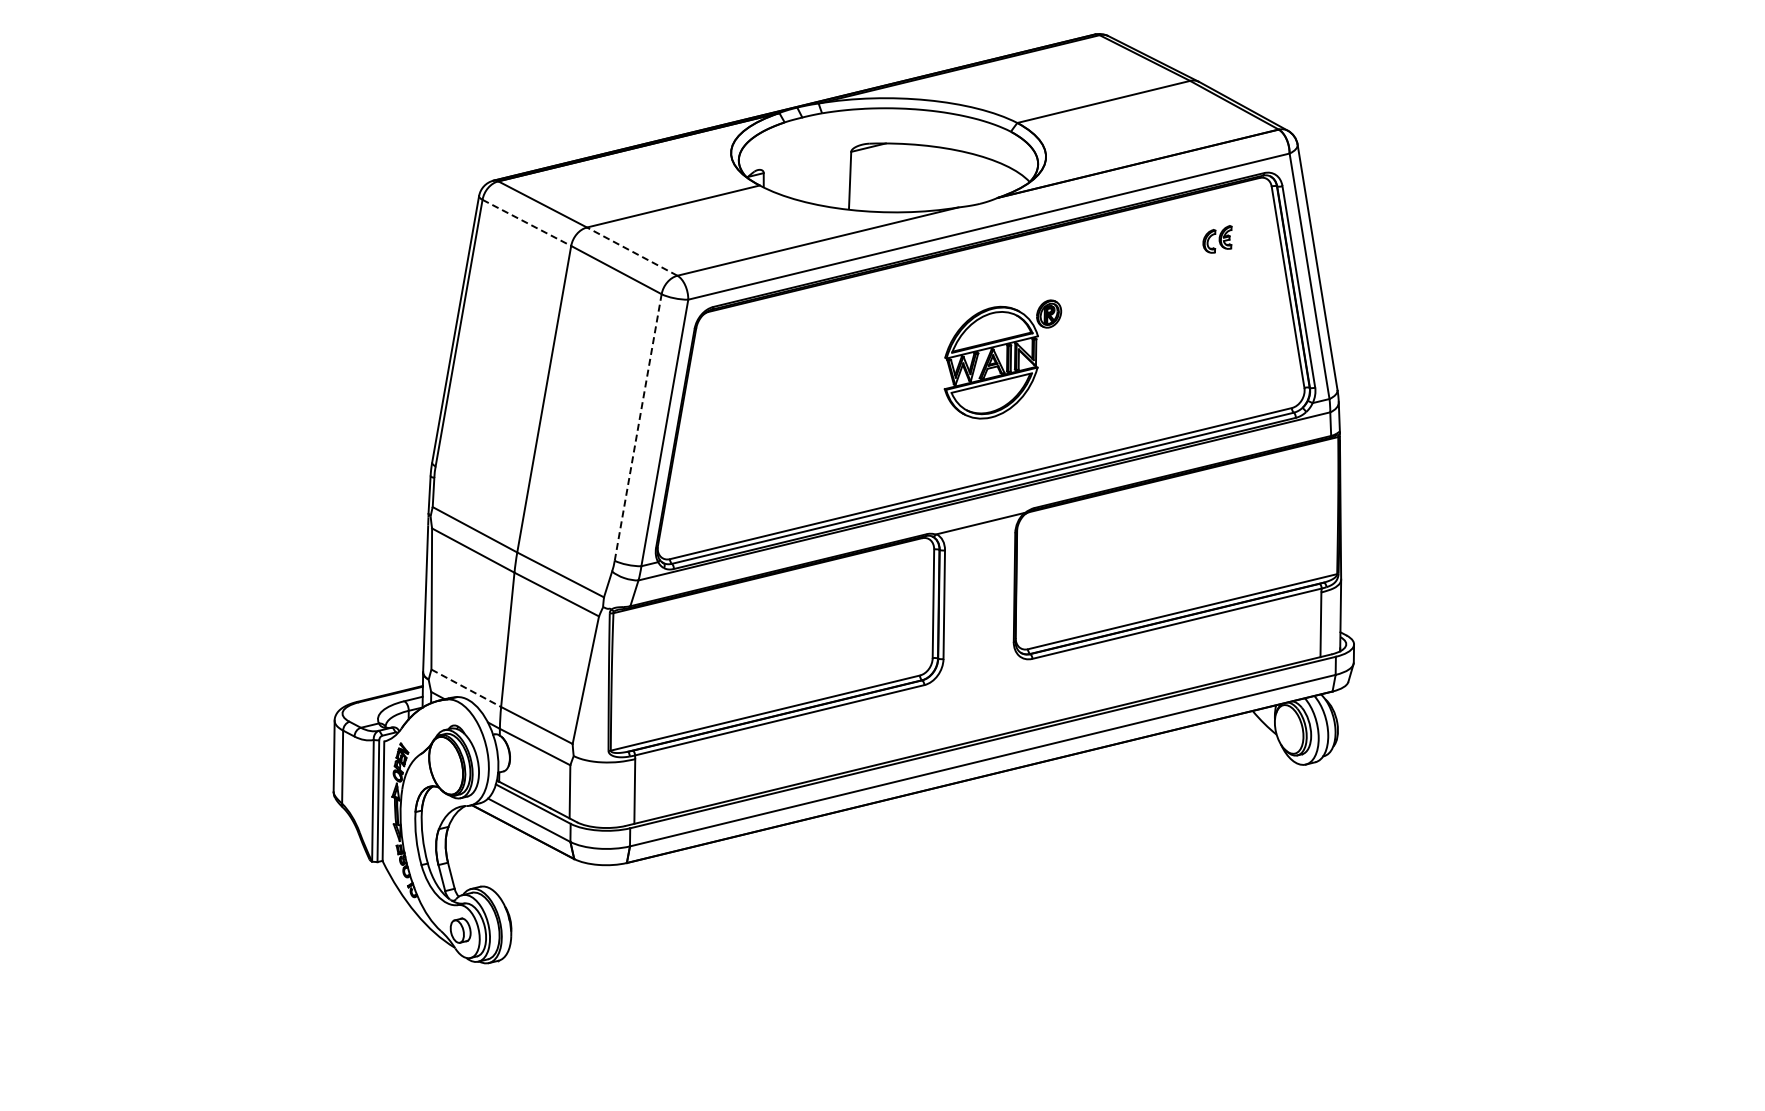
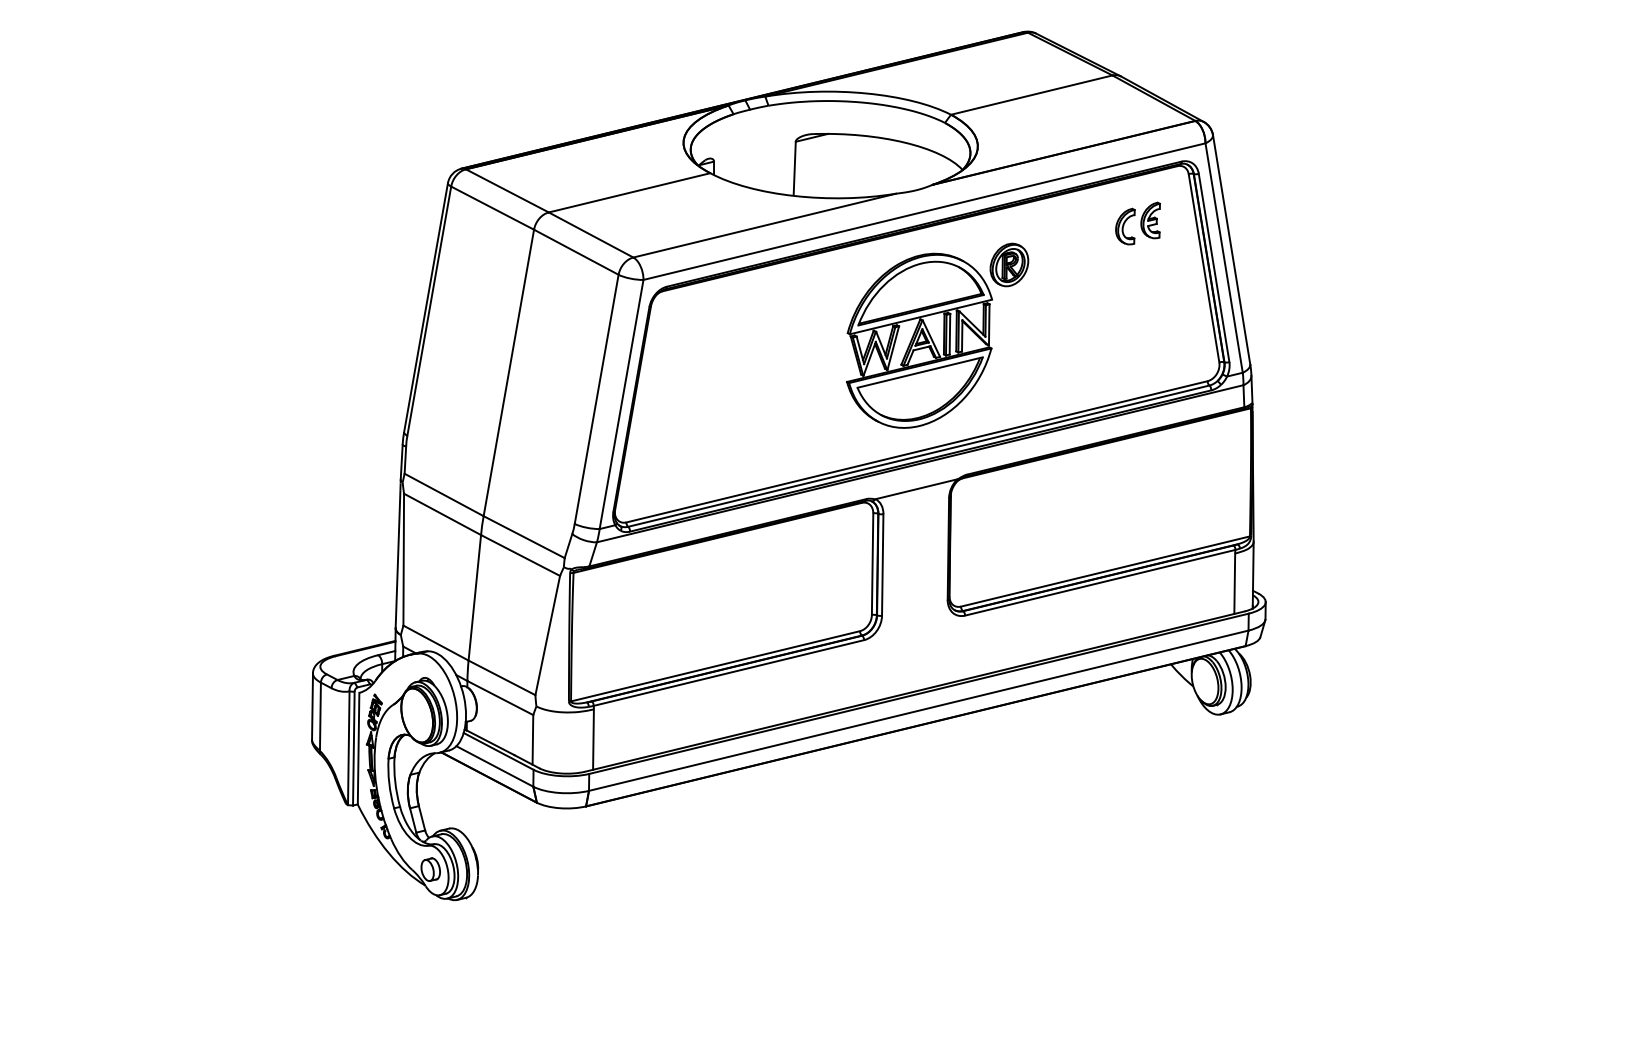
line: (526, 222) -> (492, 207), dashed -> solid
part: (1217, 239) -> (1138, 223), size x1.67
line: (631, 251) -> (590, 234), dashed -> solid
part: (1002, 359) -> (937, 335), size x1.67
line: (638, 427) -> (596, 399), dashed -> solid
line: (466, 688) -> (436, 643), dashed -> solid

